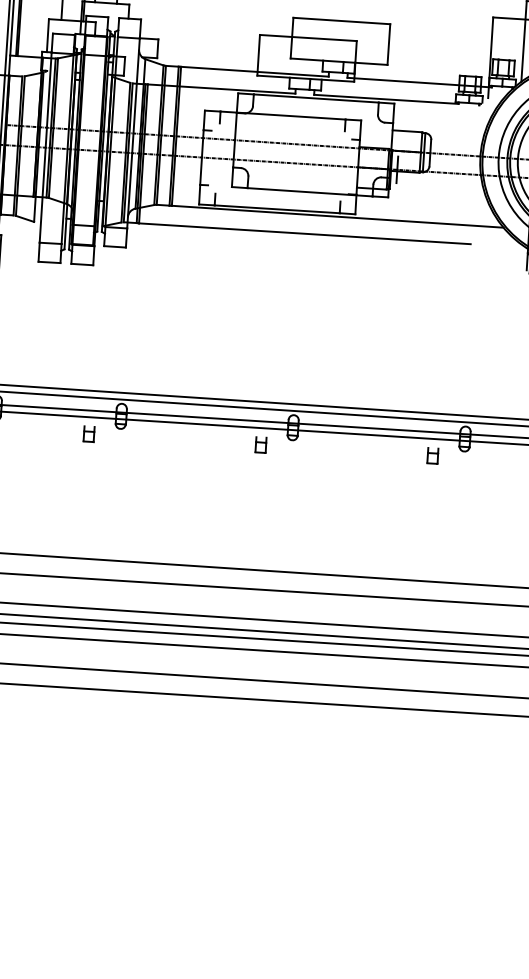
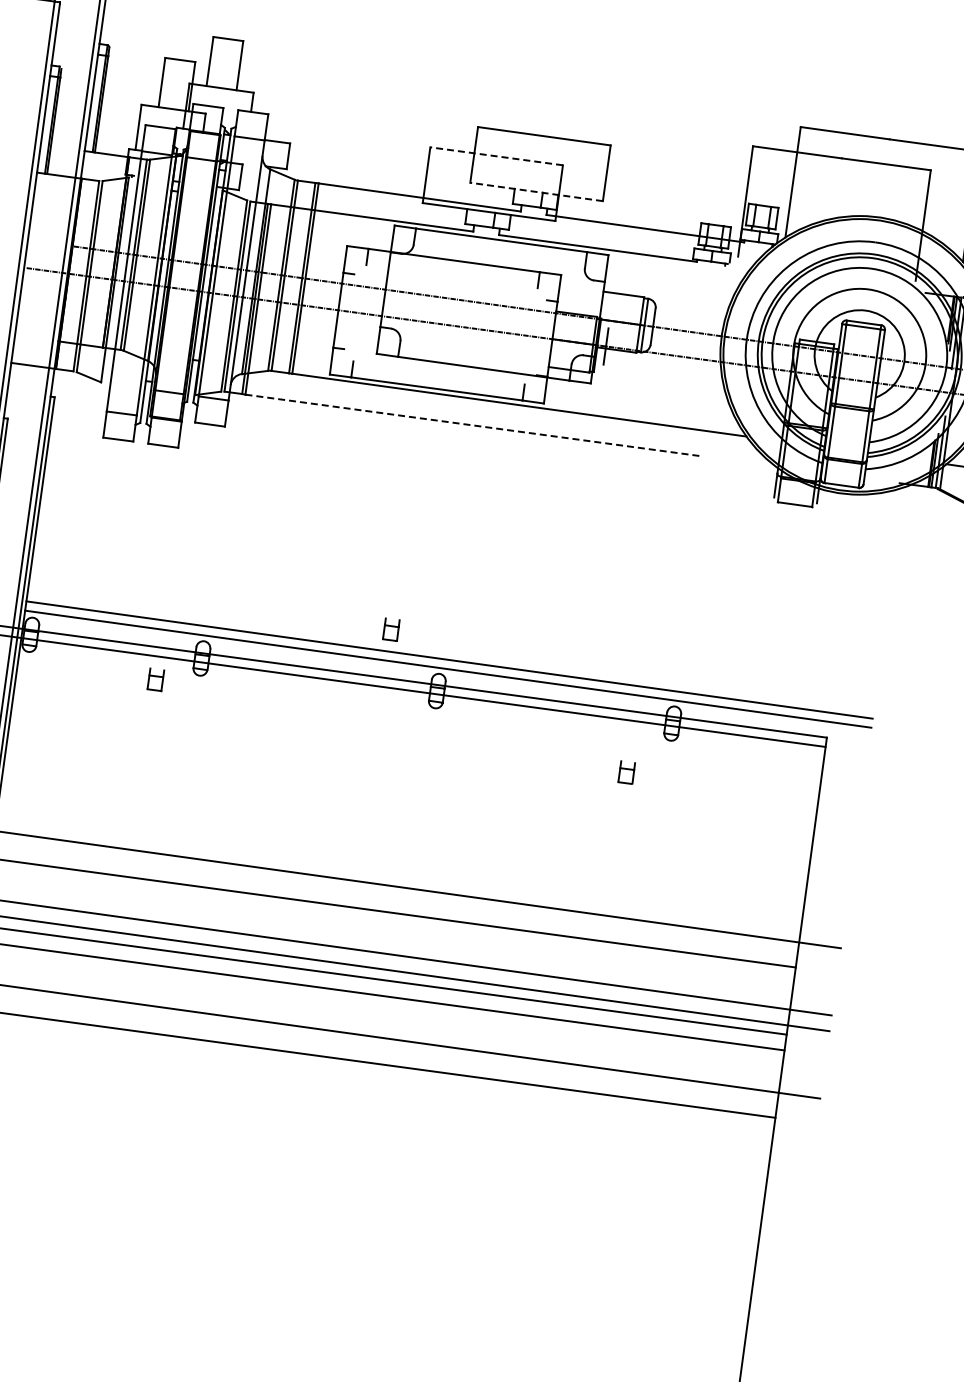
line: (308, 38) -> (496, 156), solid -> dashed
line: (339, 61) -> (536, 191), solid -> dashed
line: (305, 233) -> (473, 425), solid -> dashed
part: (261, 444) -> (391, 629), moved
part: (432, 455) -> (626, 772), moved

